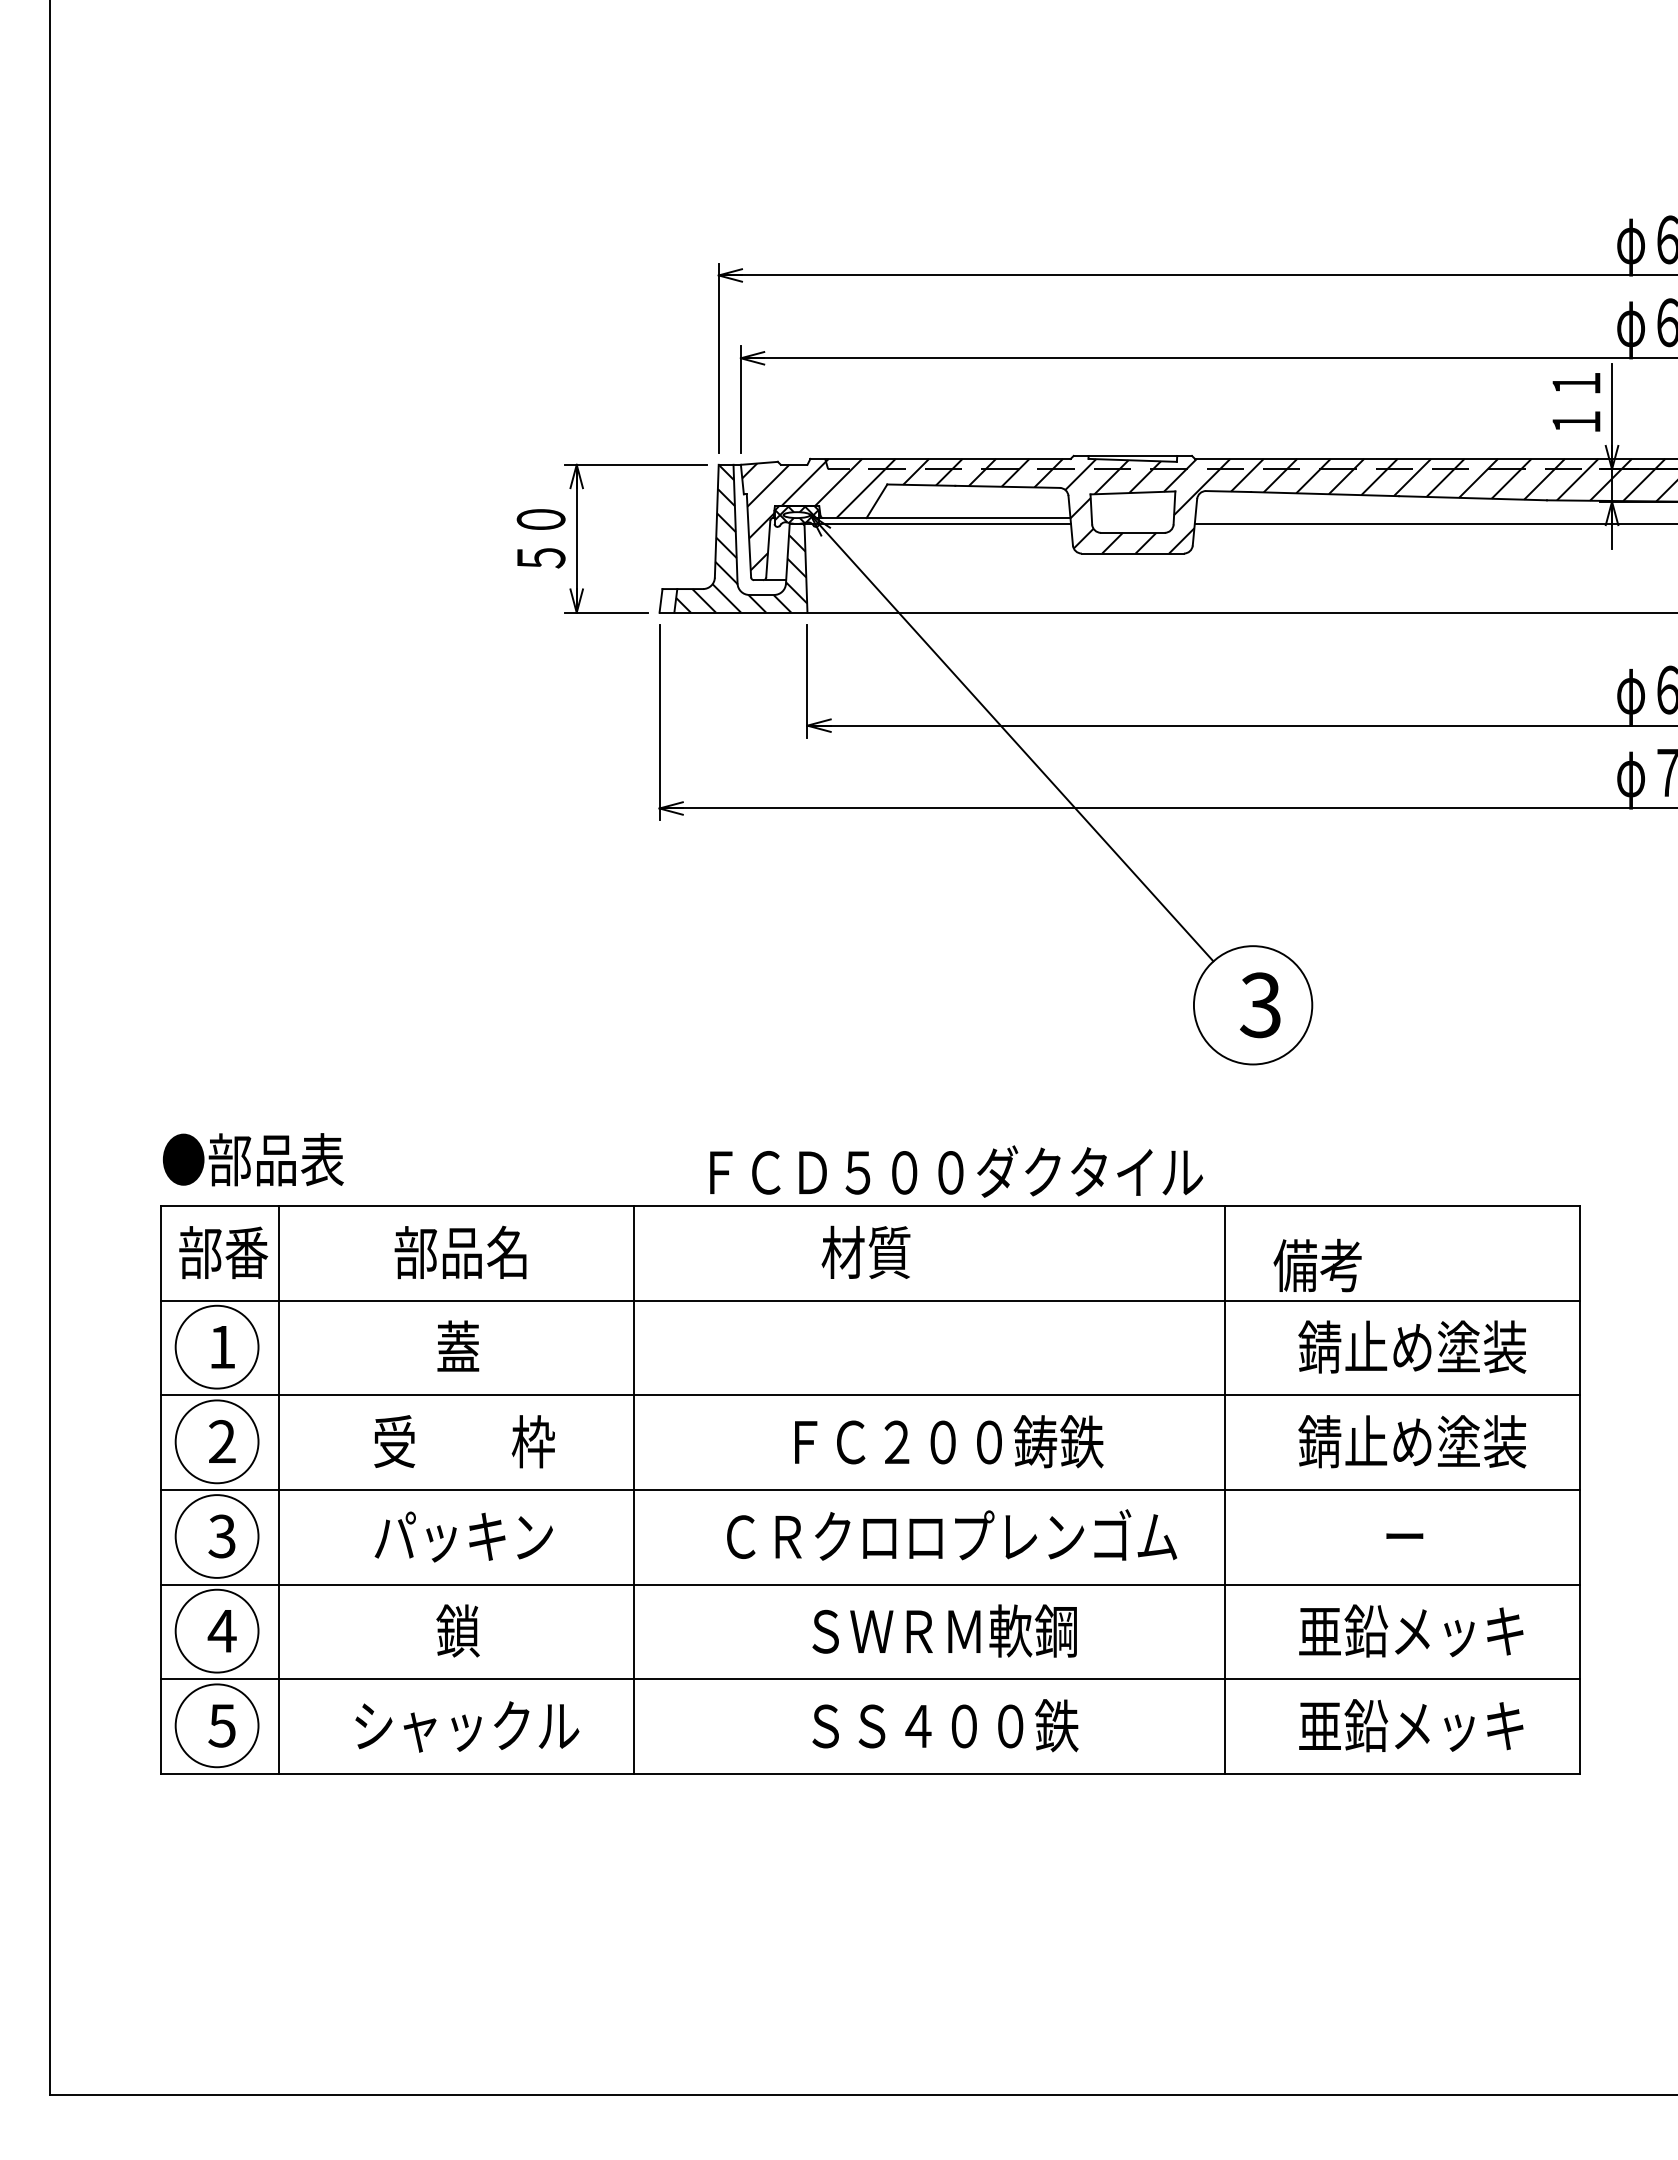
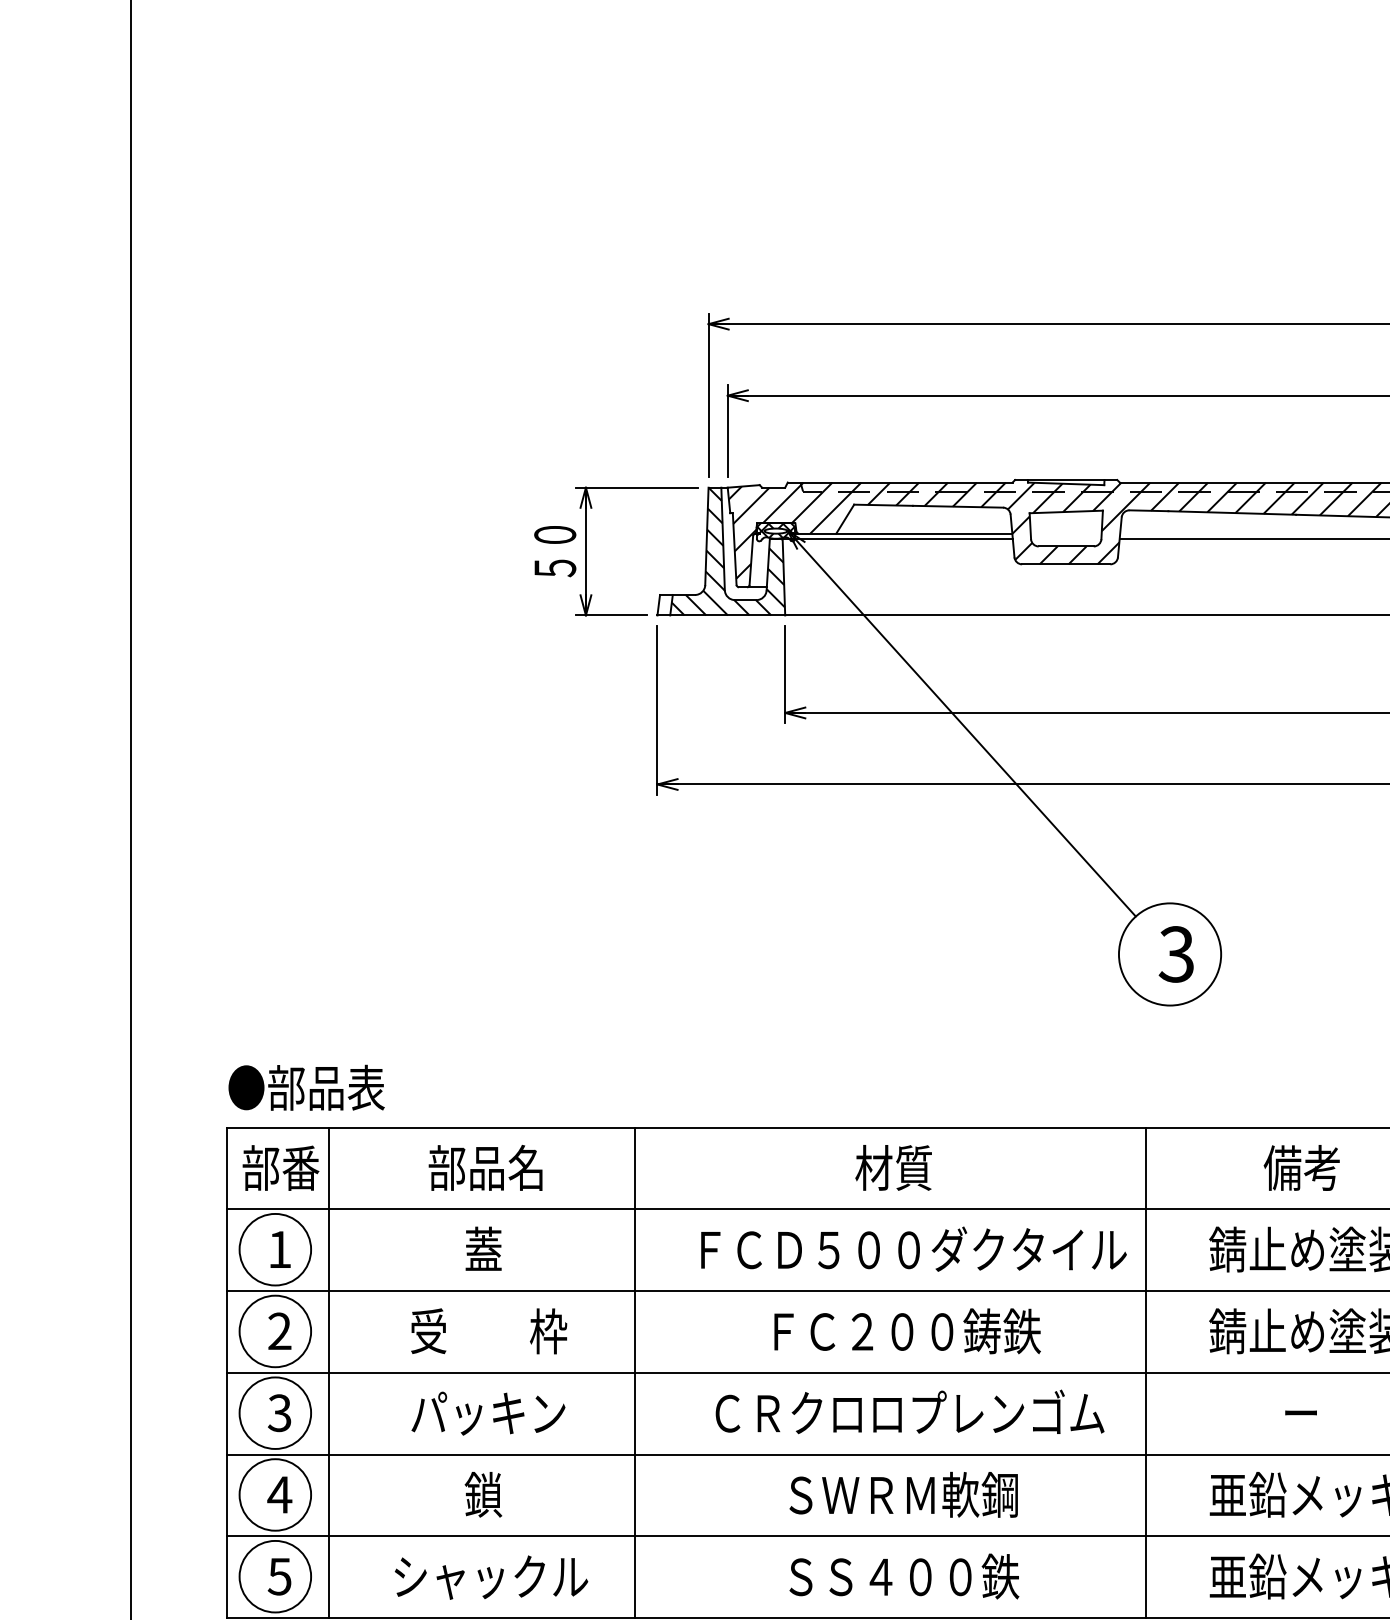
text: (956, 1171) -> (913, 1249), moved
text: (865, 1251) -> (893, 1167), moved
text: (1317, 1265) -> (1301, 1167), moved

